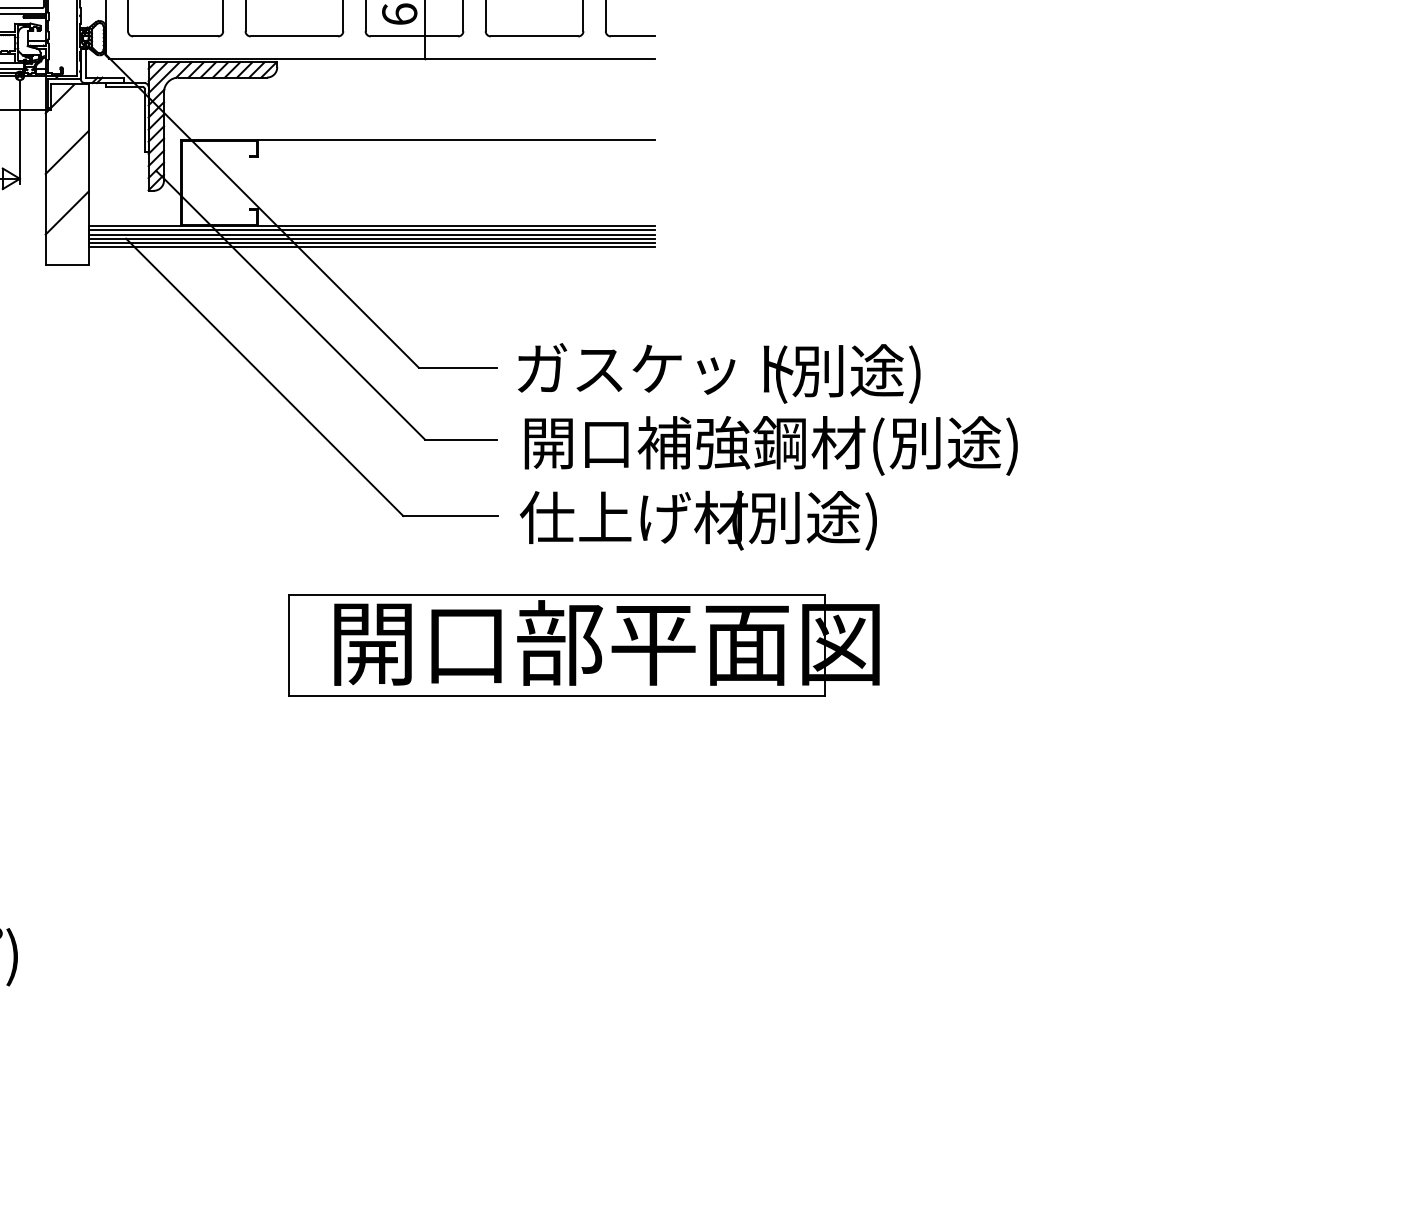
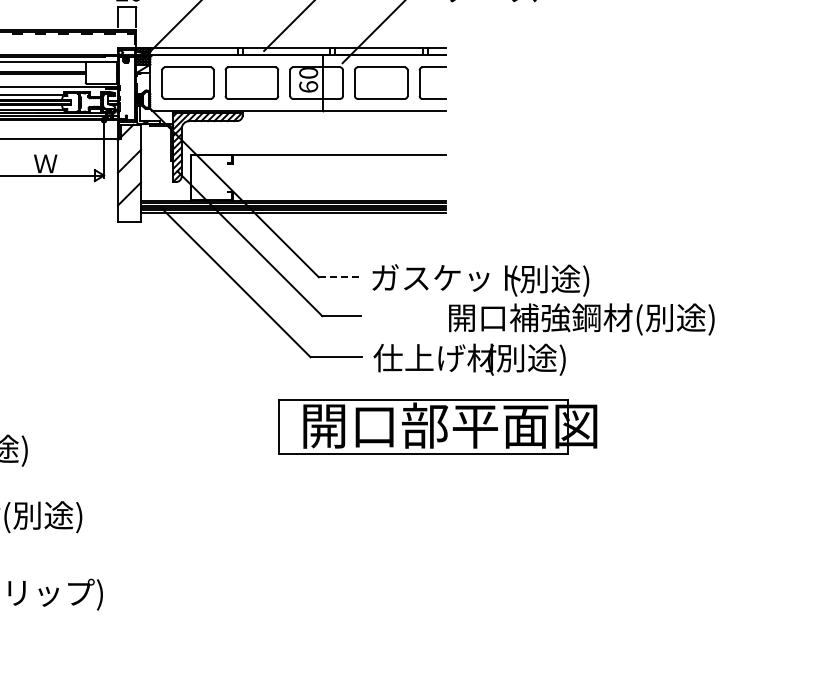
line: (458, 367) -> (340, 277), solid -> dashed
text: (770, 445) -> (581, 319), moved
part: (583, 644) -> (437, 426), moved

